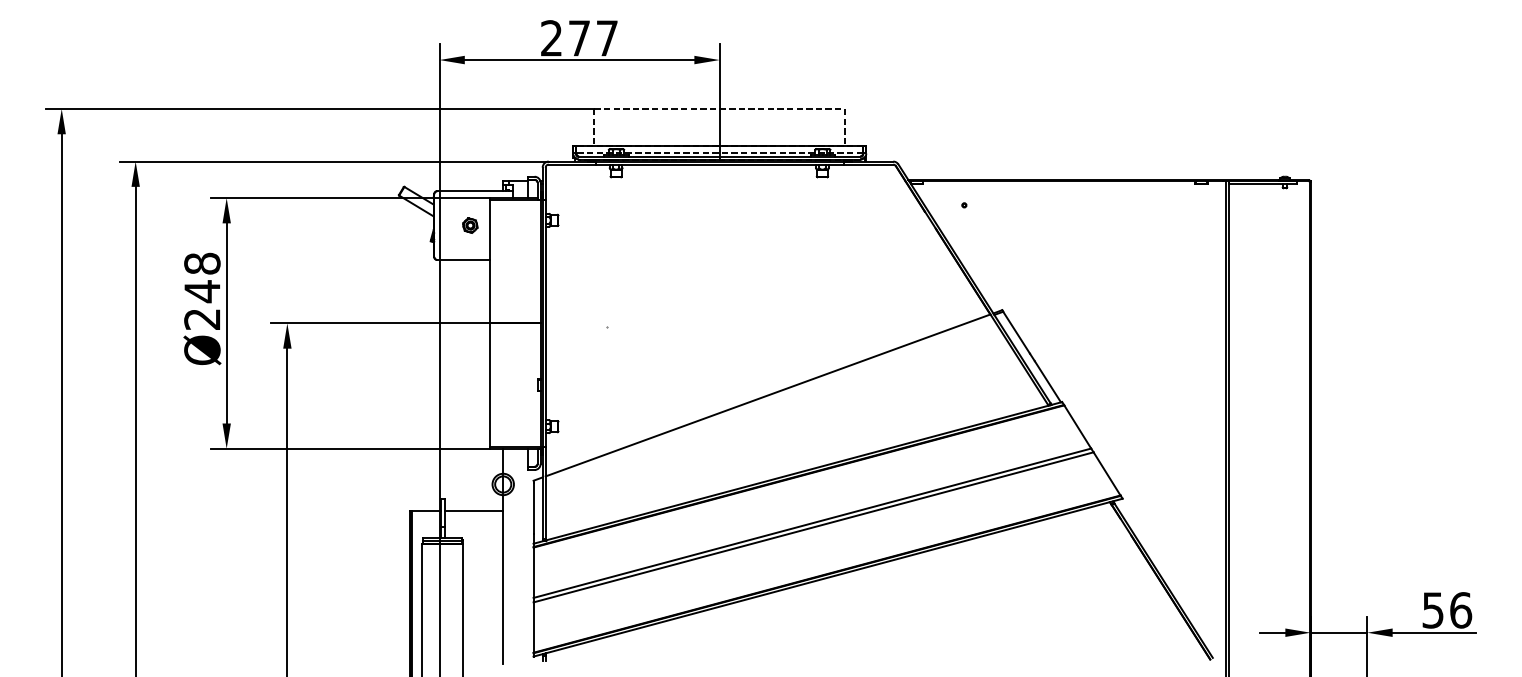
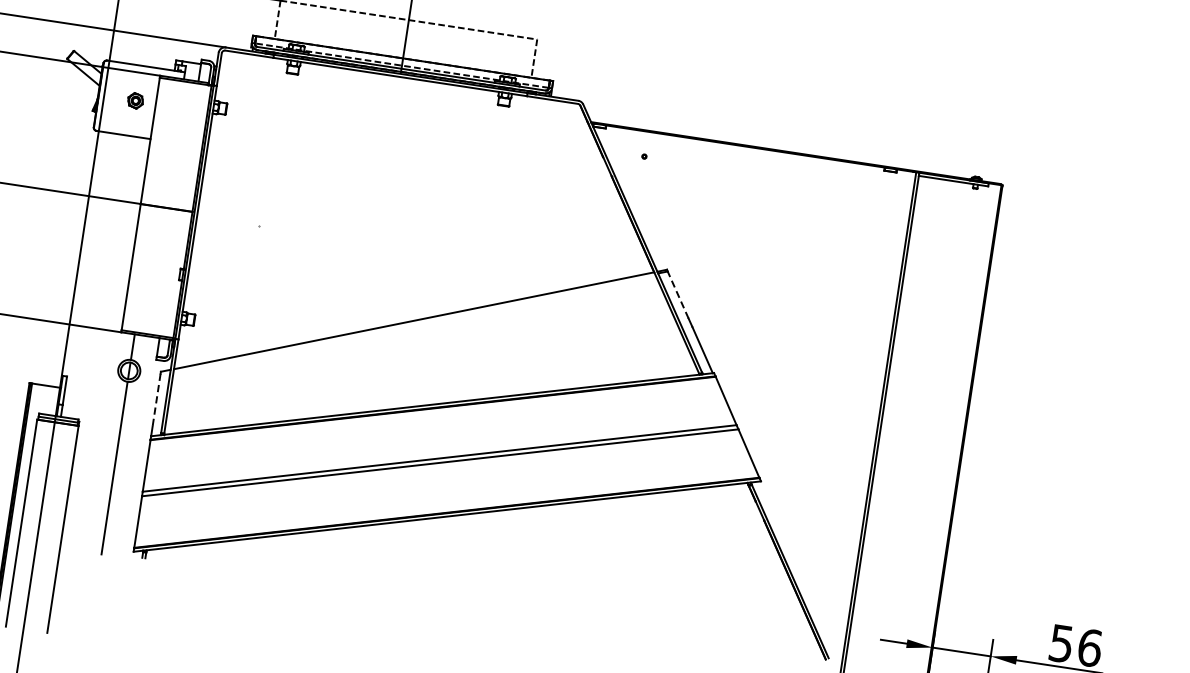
line: (1016, 332) -> (678, 294), solid -> dashed
line: (533, 508) -> (156, 400), solid -> dashed
line: (473, 510) -> (94, 392), removed

